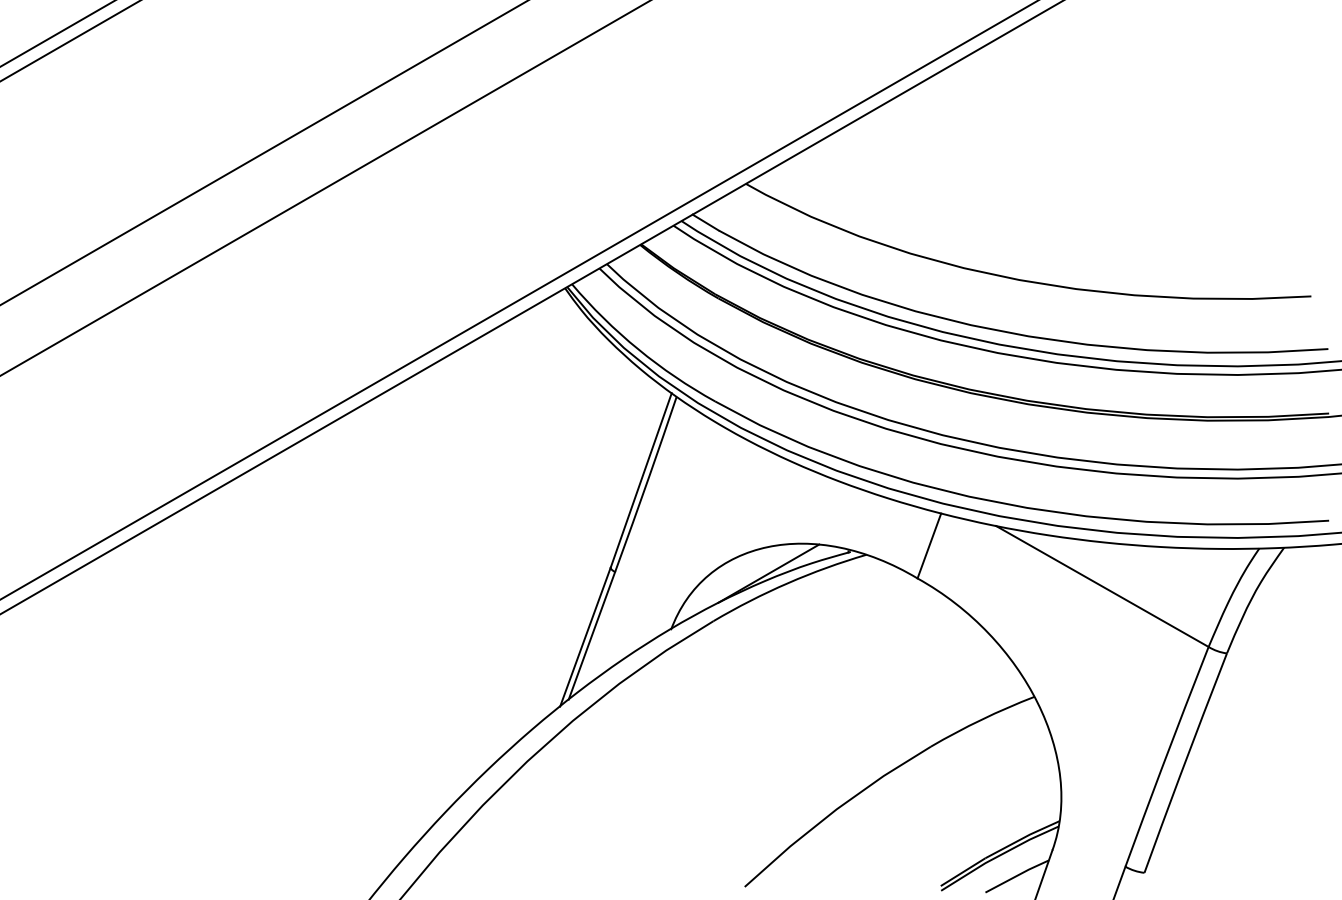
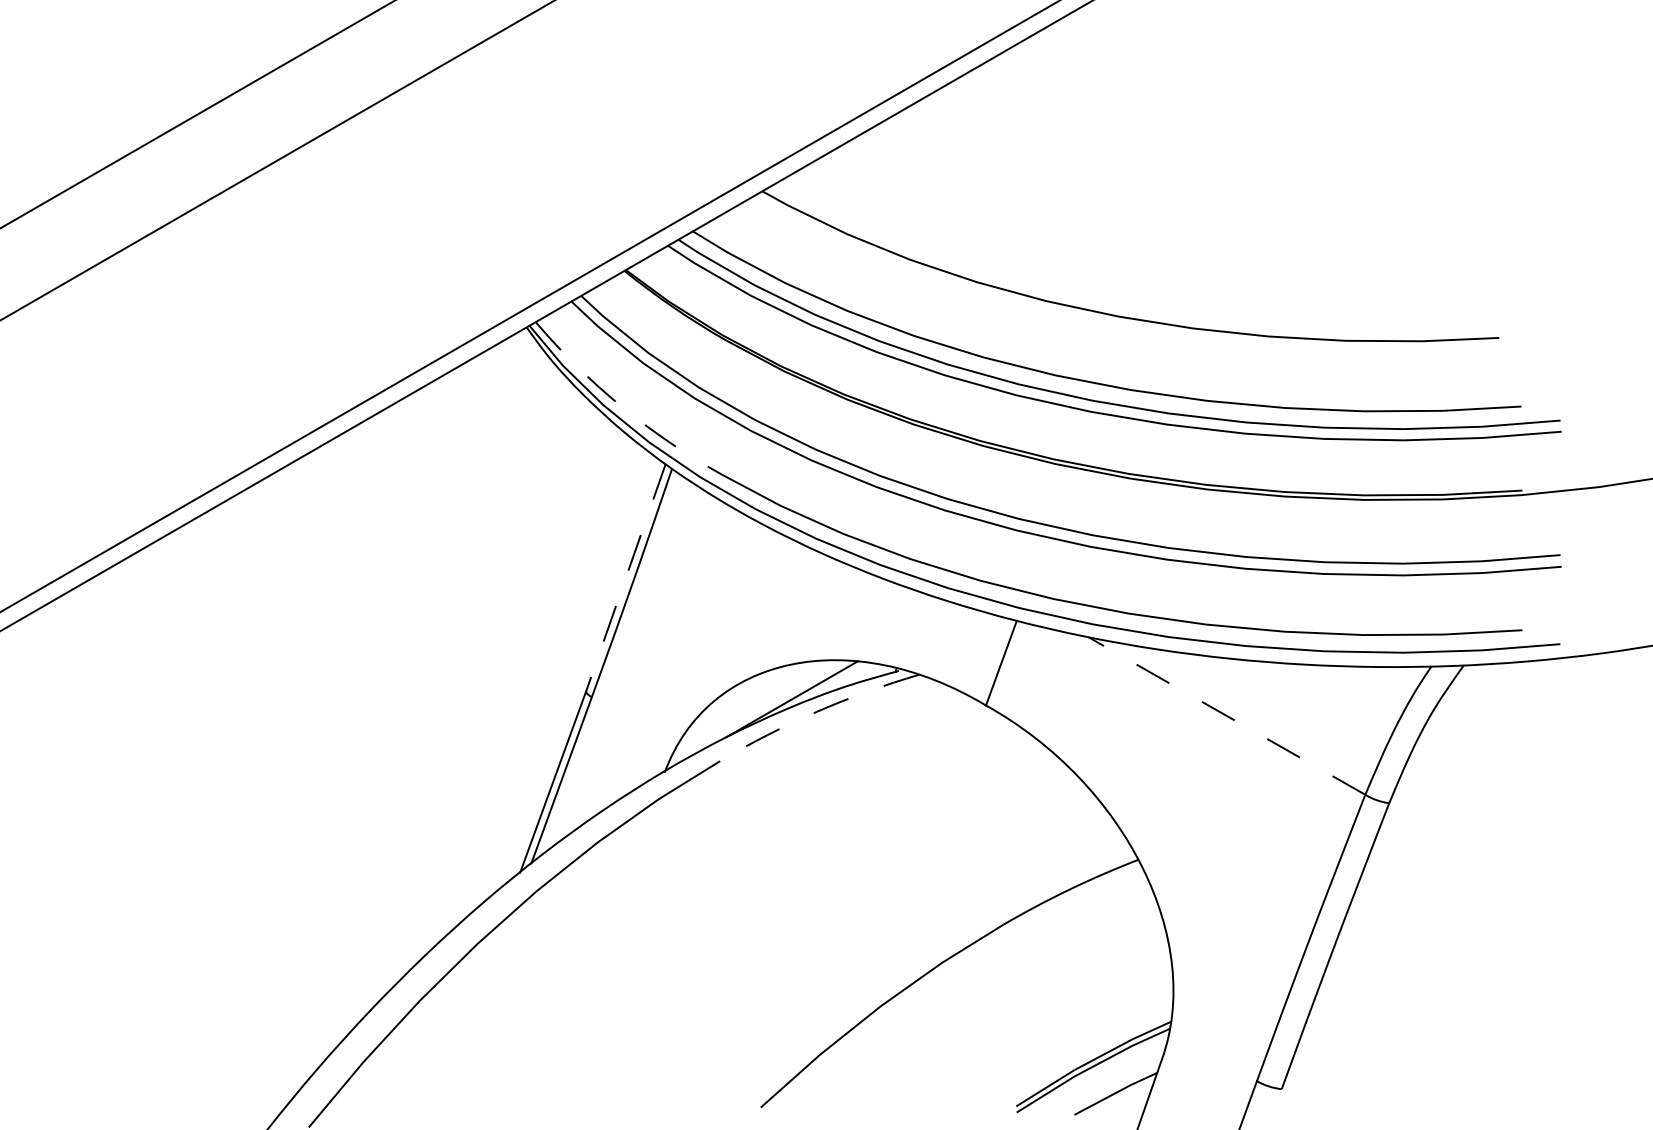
arc: (638, 349) -> (622, 407), solid -> dashed
line: (641, 480) -> (626, 577), solid -> dashed
arc: (787, 583) -> (816, 712), solid -> dashed
line: (1101, 586) -> (1225, 715), solid -> dashed

